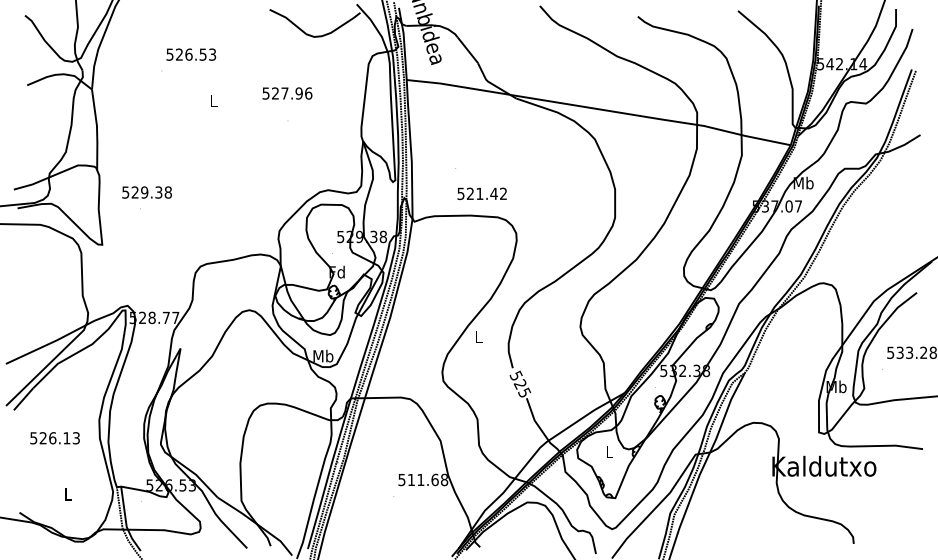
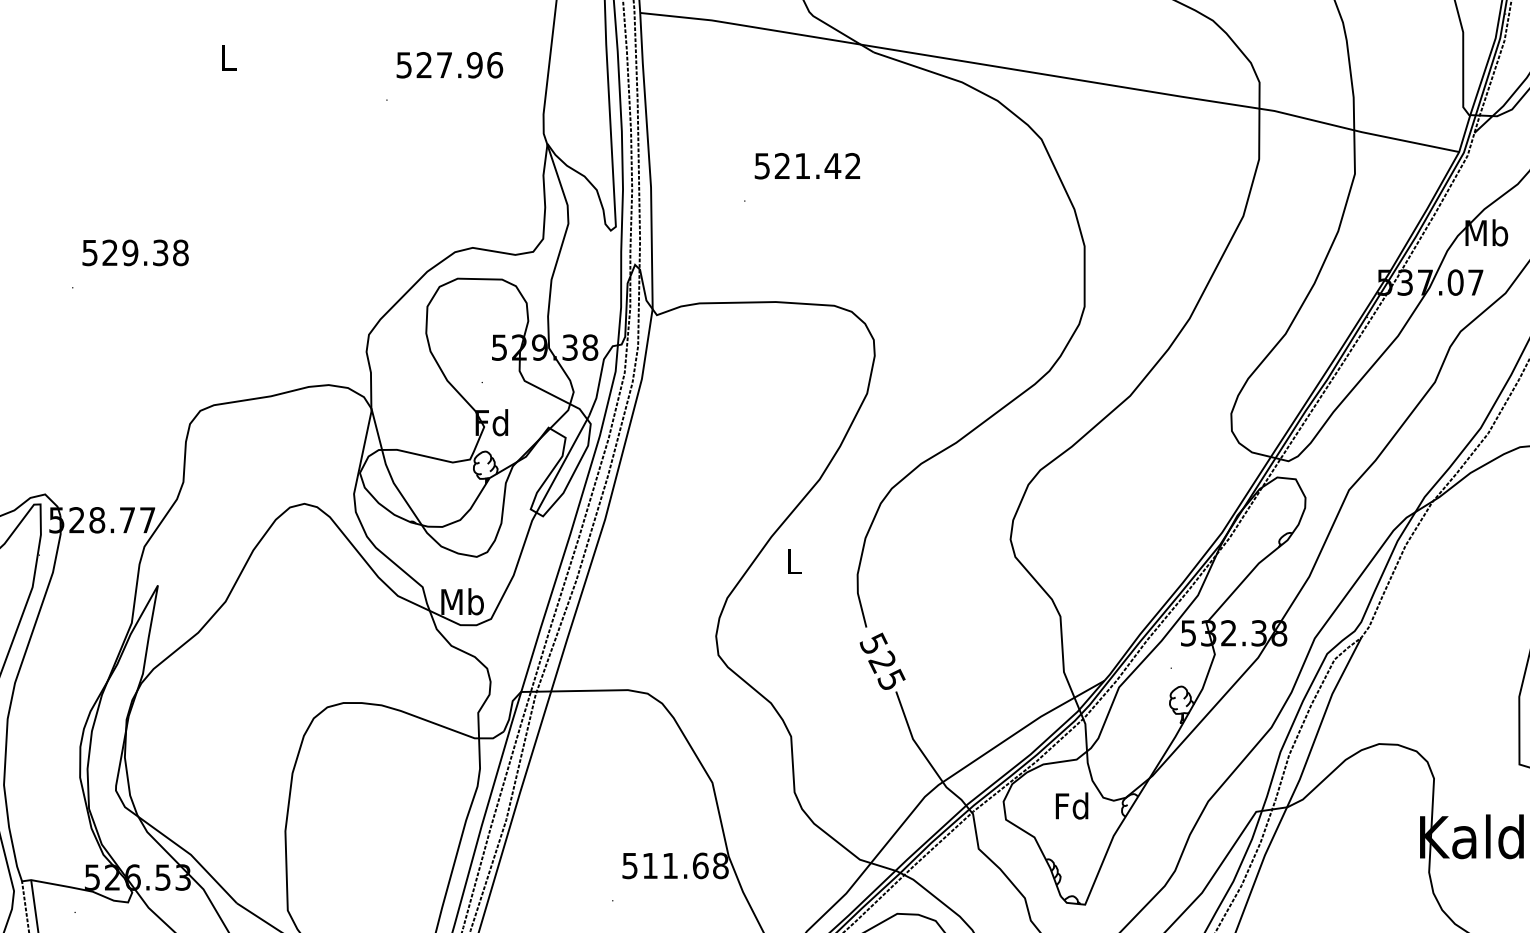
text: (287, 93) -> (449, 65), moved
text: (146, 192) -> (134, 252), moved
text: (481, 193) -> (806, 165), moved
text: (608, 451) -> (1070, 805), L -> Fd

